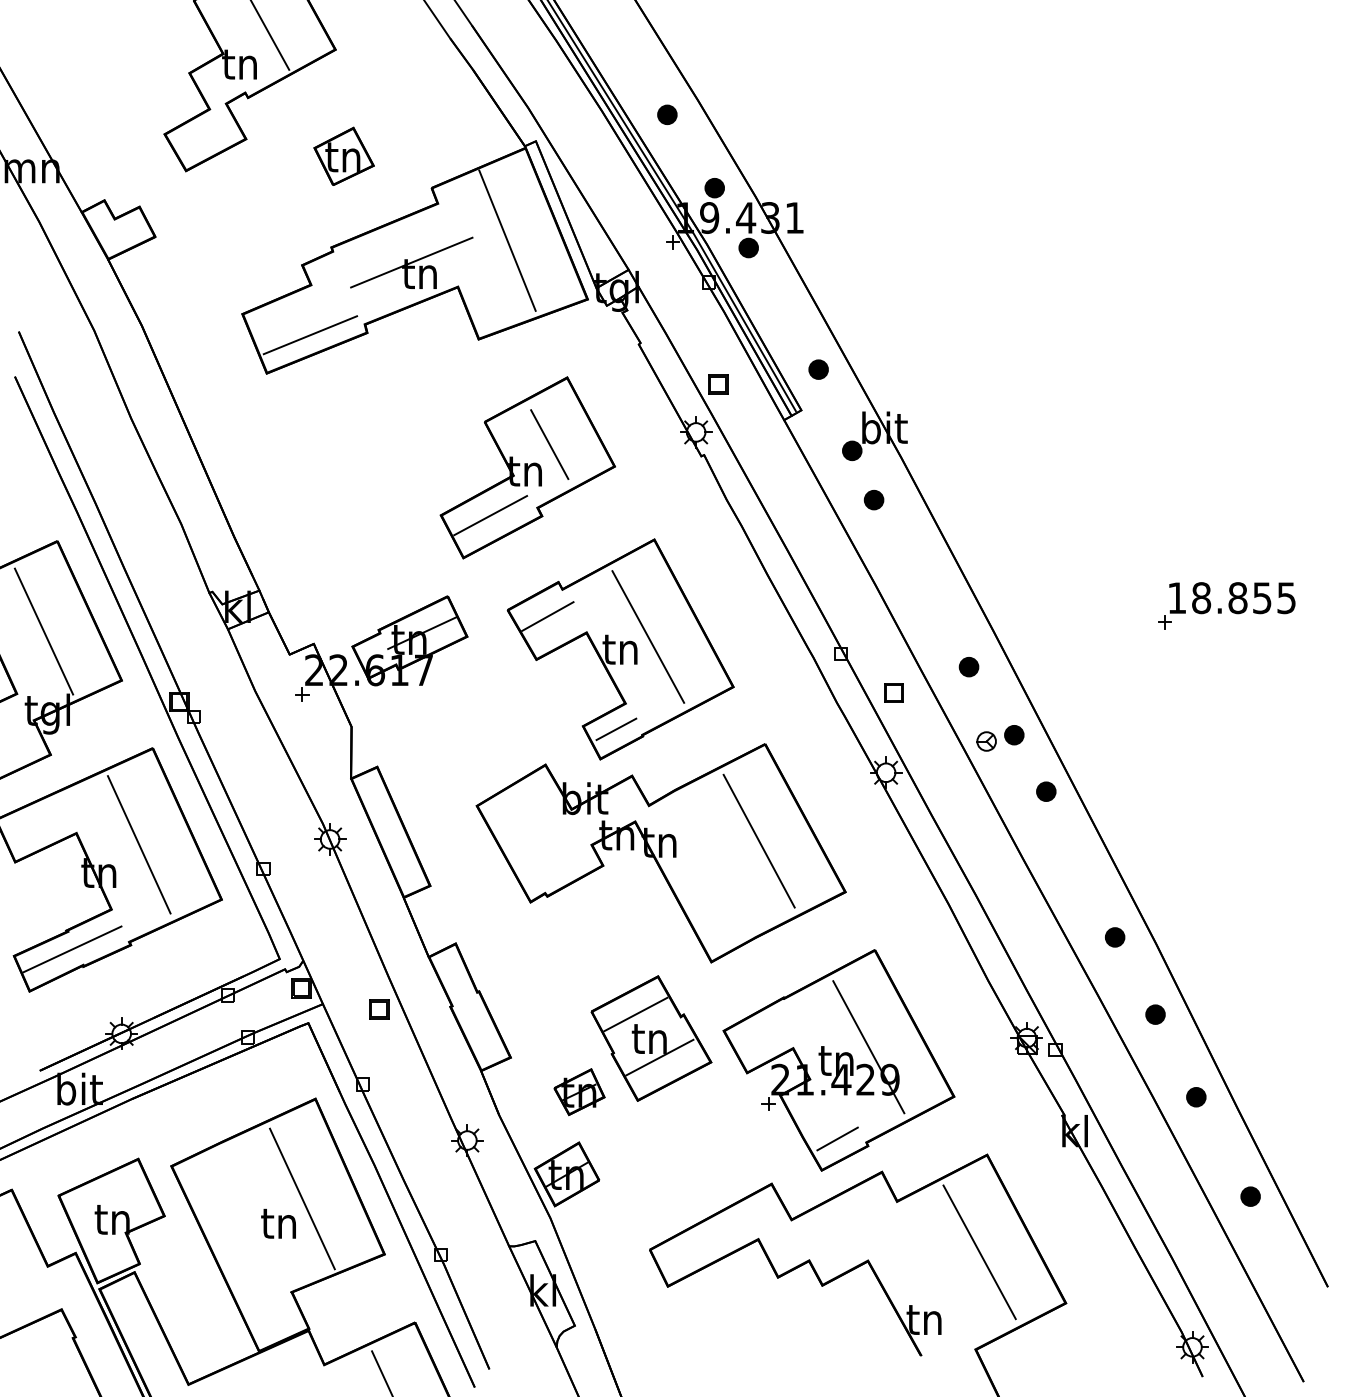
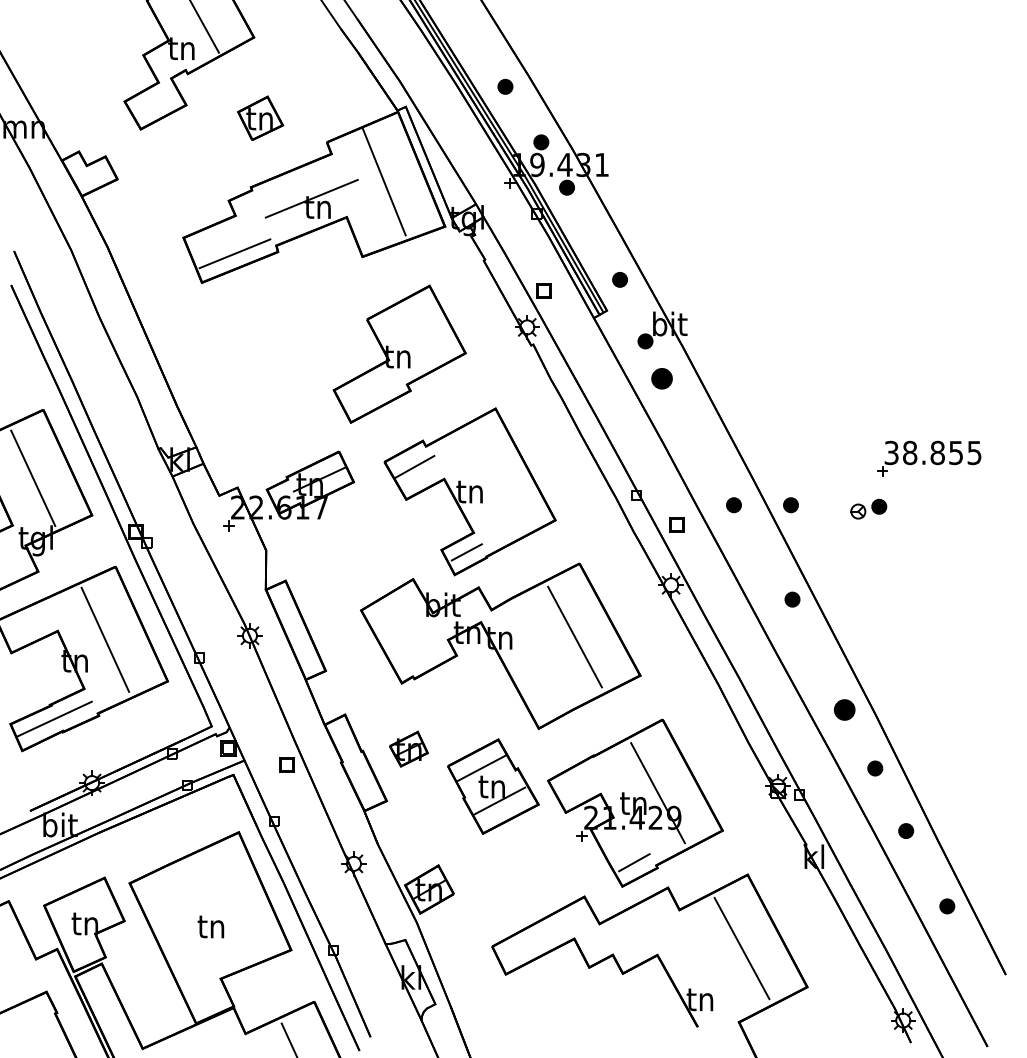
line: (549, 444) -> (416, 336), removed
part: (873, 499) -> (661, 378), size x1.4
line: (490, 515) -> (371, 390), removed
text: (1176, 597) -> (891, 452), 18.855 -> 38.855
line: (647, 637) -> (490, 482), removed
part: (1043, 667) -> (790, 505), added
part: (1000, 737) -> (868, 508), moved
part: (1114, 936) -> (844, 709), size x1.4
part: (579, 1091) -> (408, 748), moved
line: (301, 1198) -> (228, 907), removed

